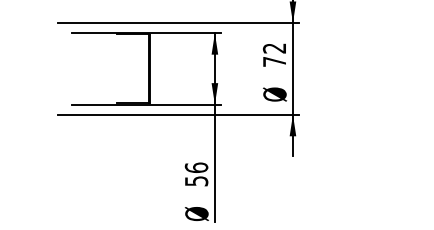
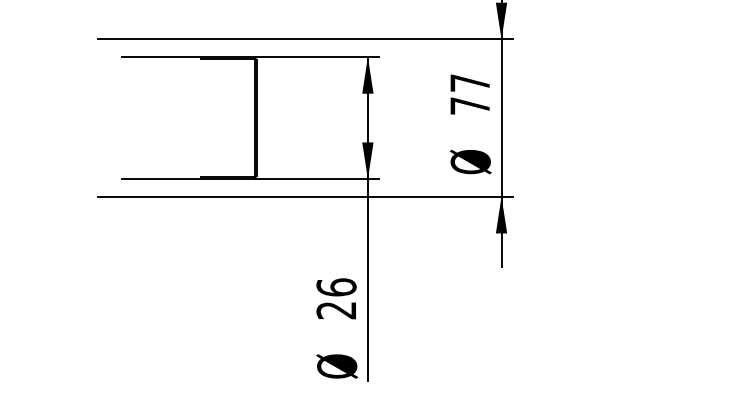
text: (273, 48) -> (468, 83), 72 -> 77
text: (196, 181) -> (336, 310), 56 -> 26

